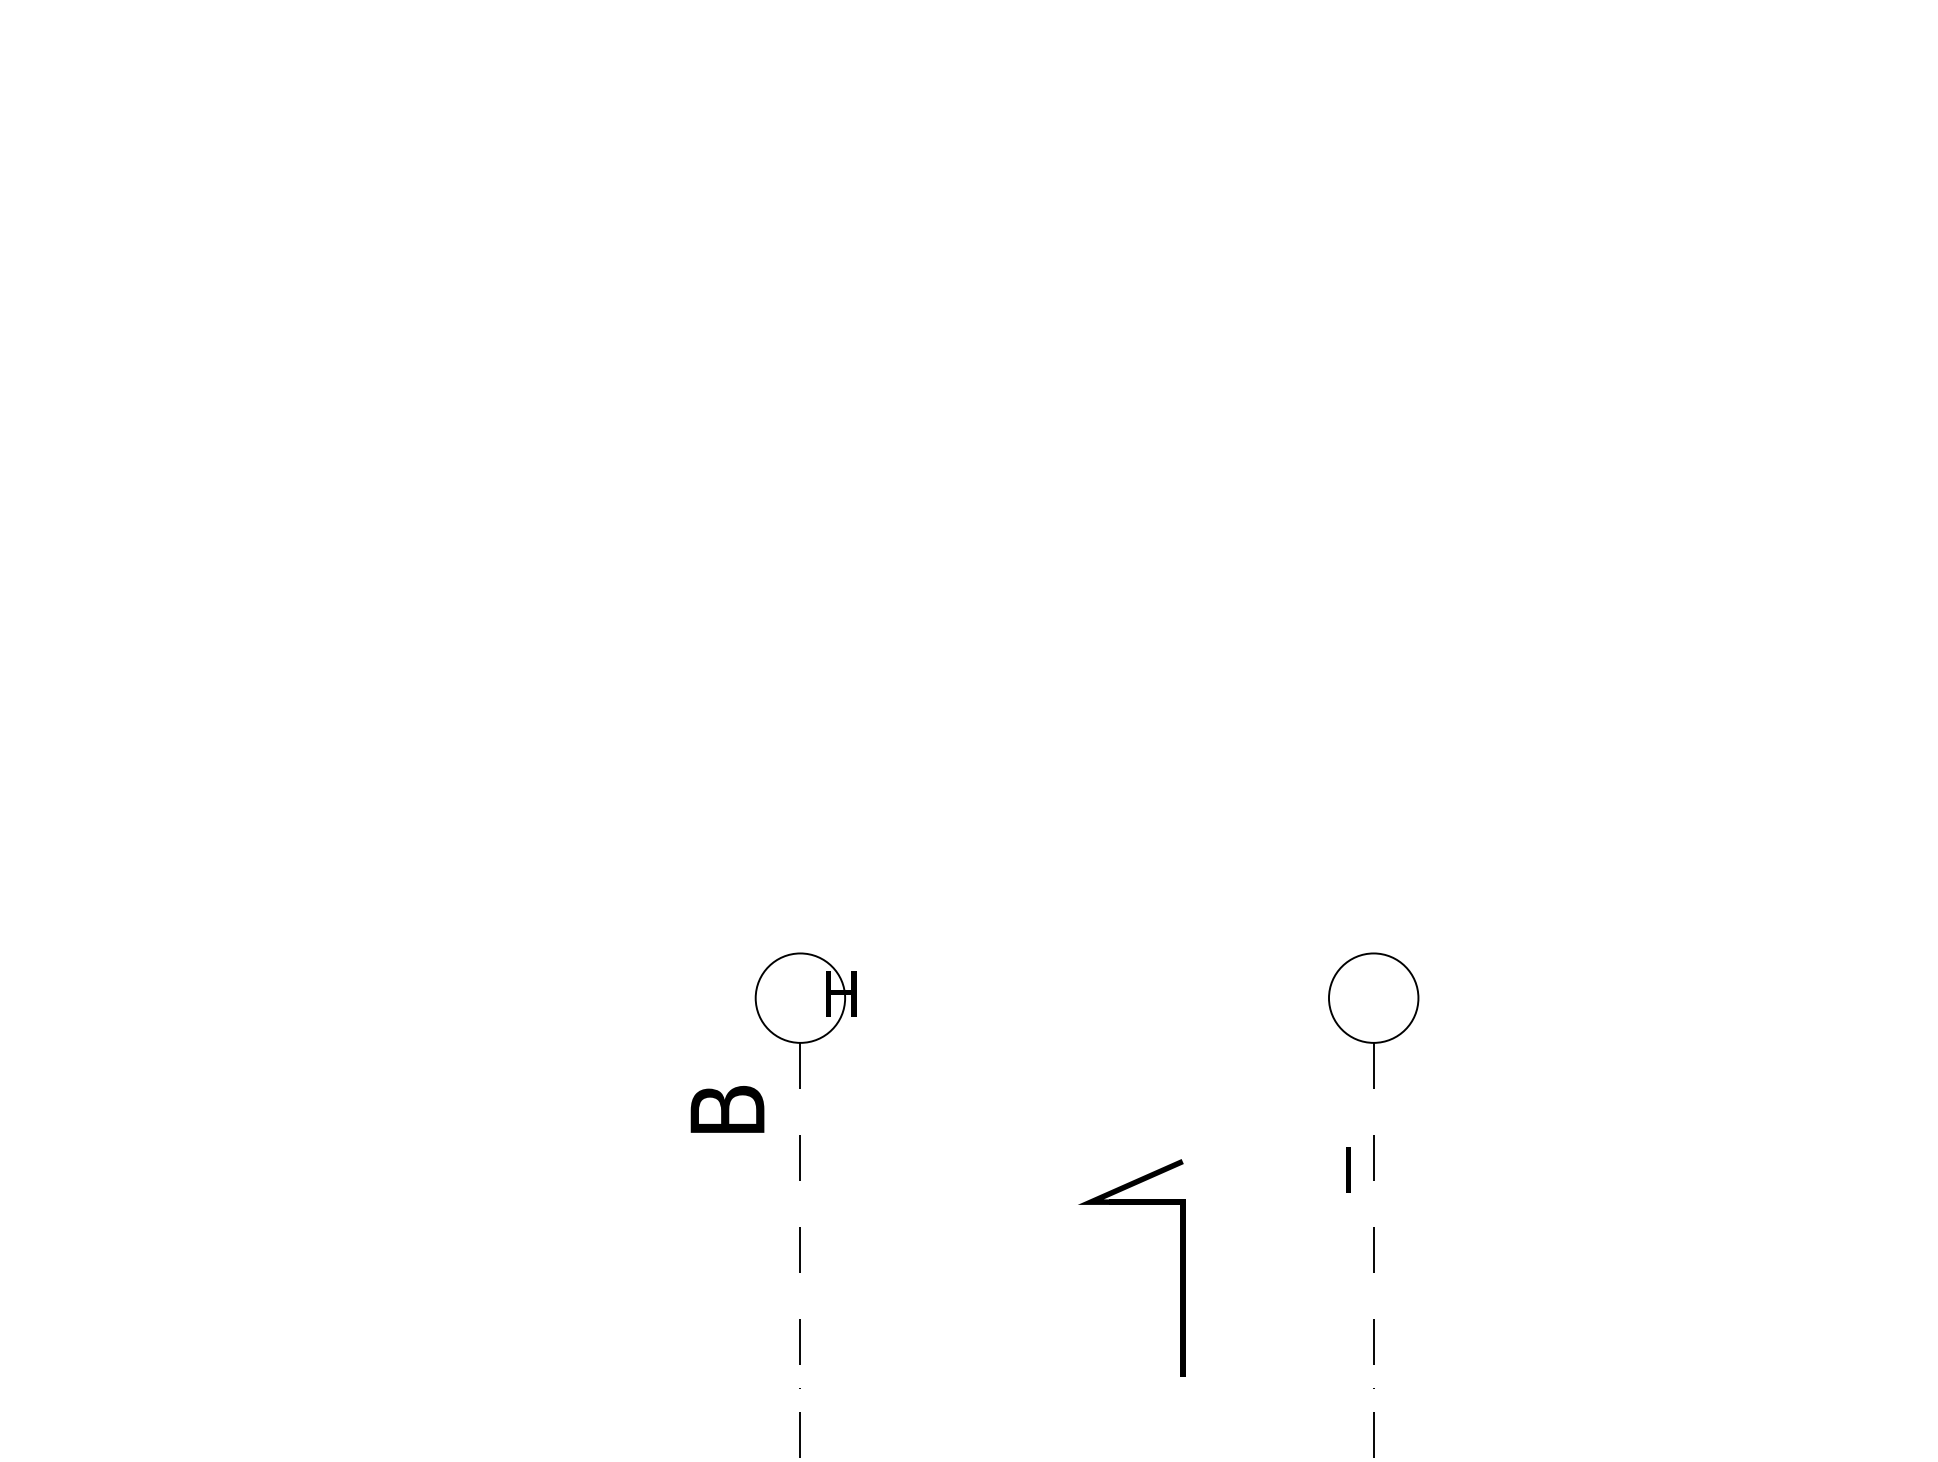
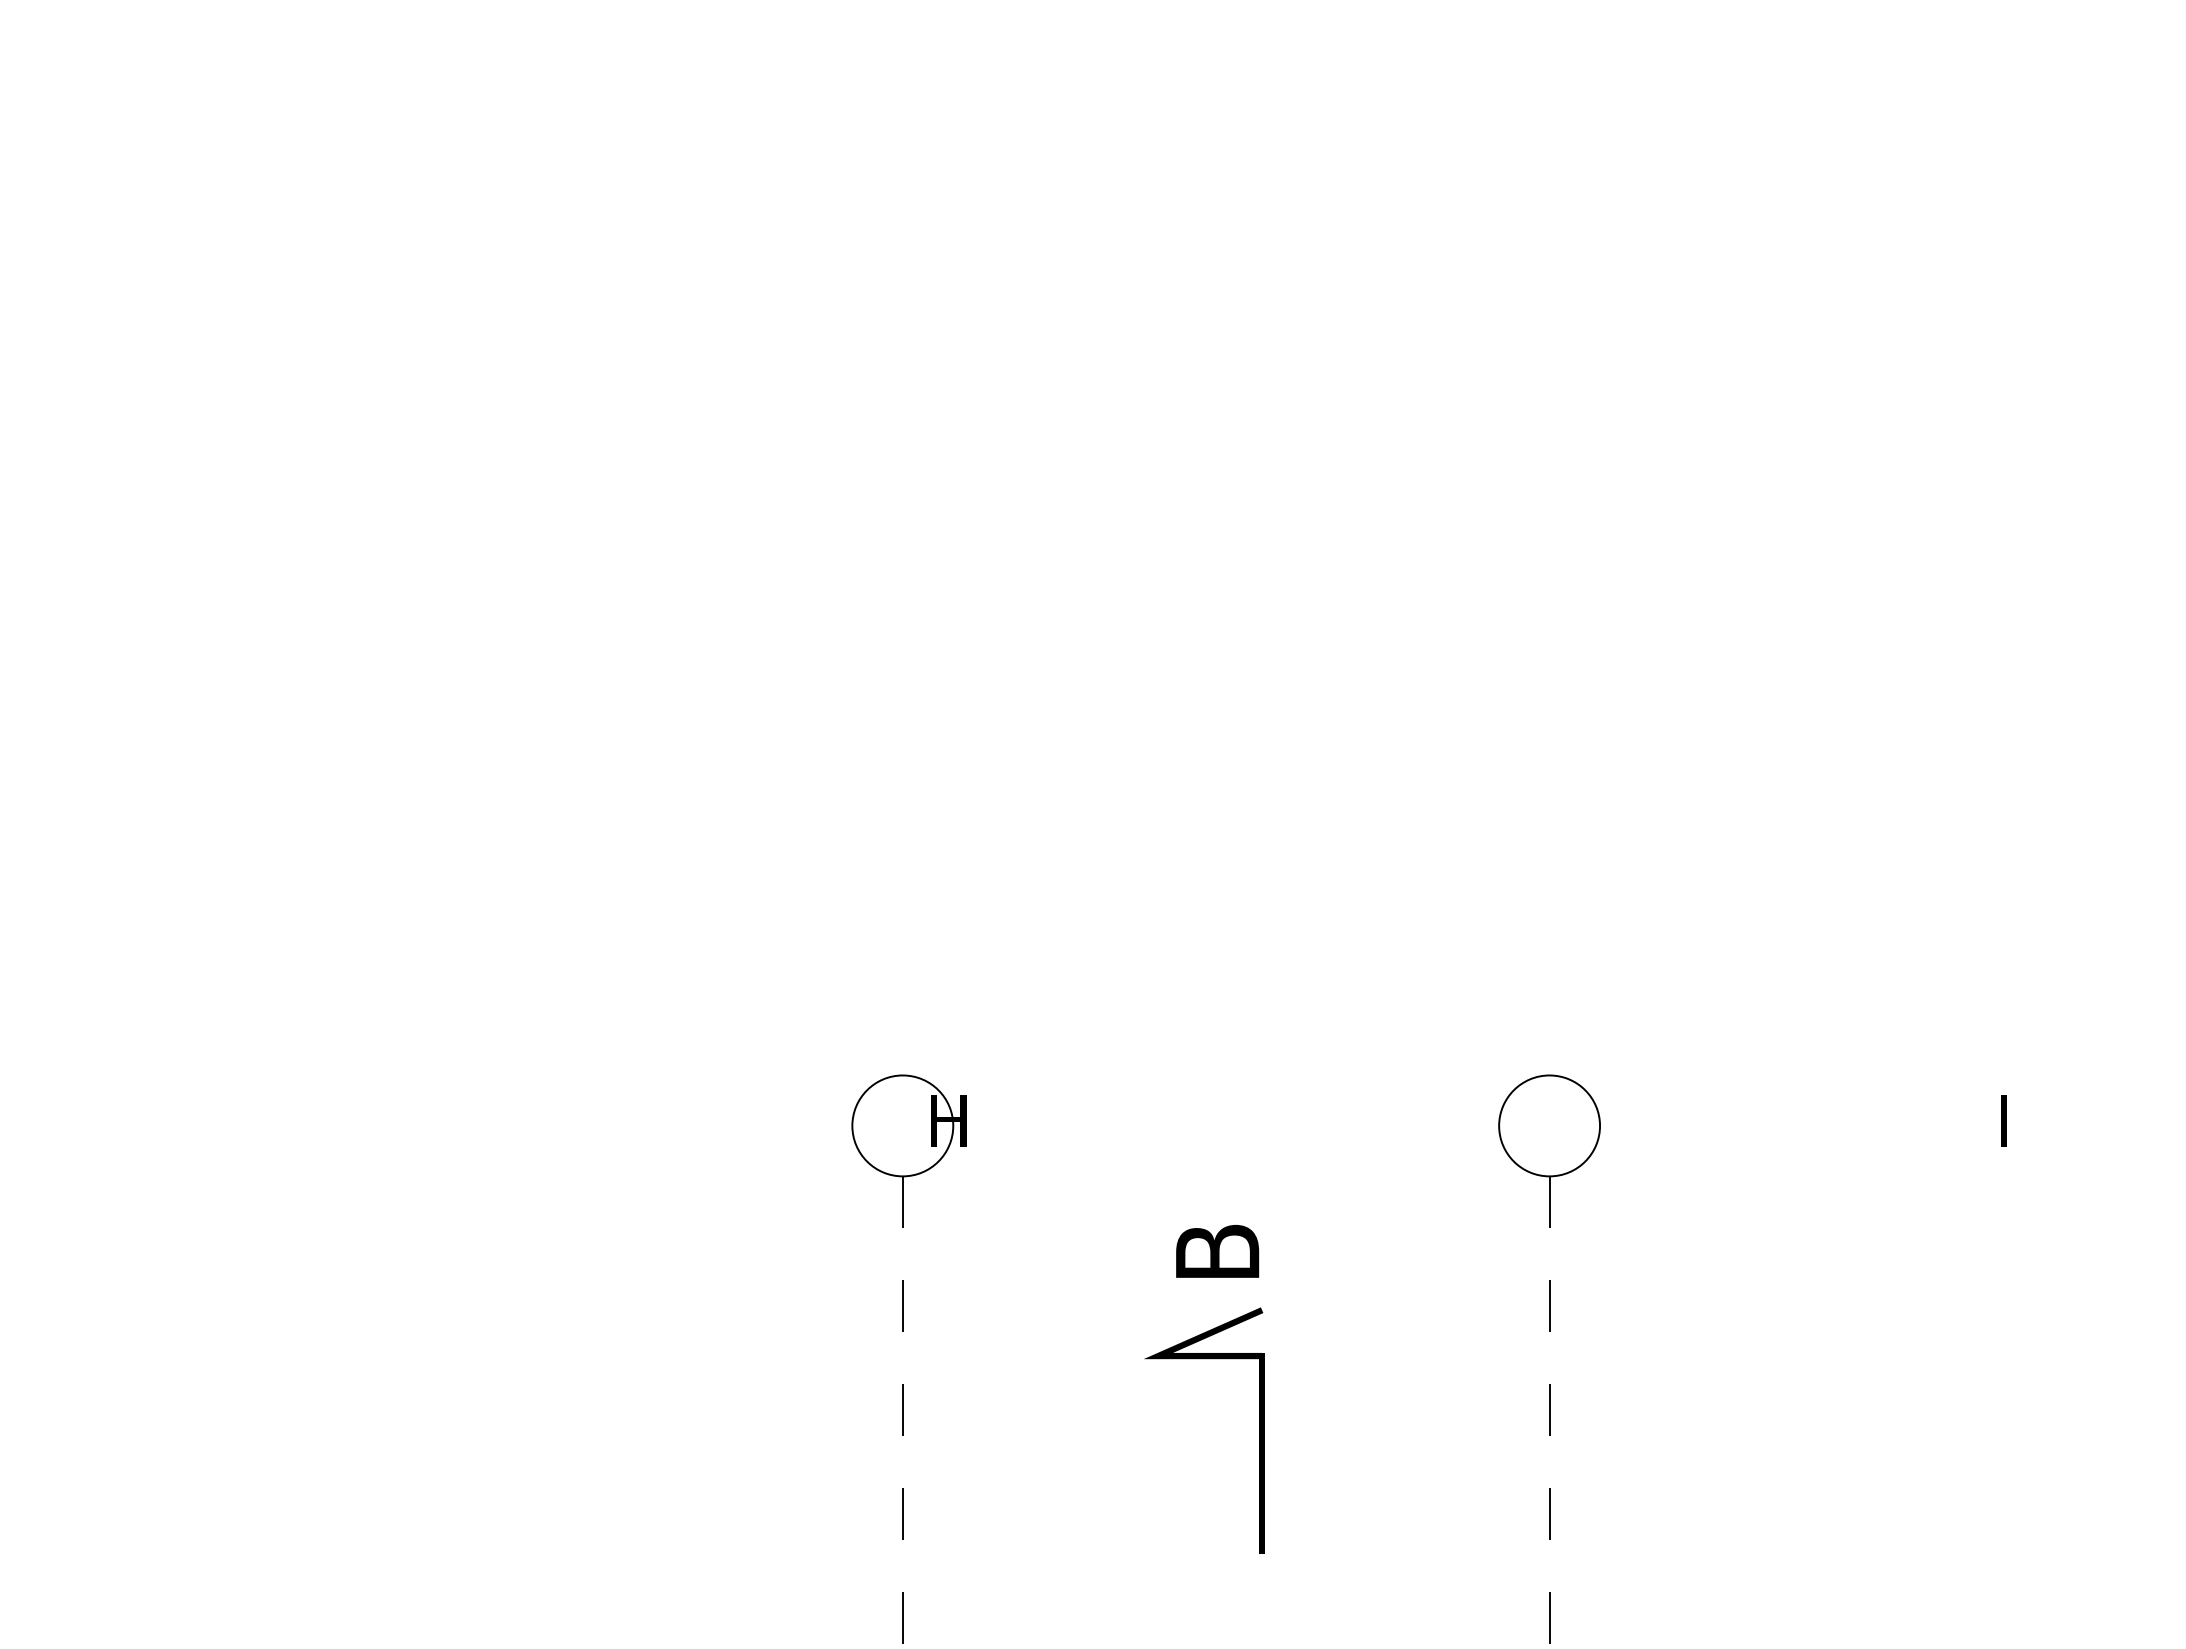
text: (727, 1109) -> (1217, 1251), moved
text: (1347, 1168) -> (2003, 1120), moved
part: (1180, 1268) -> (1259, 1430), moved

